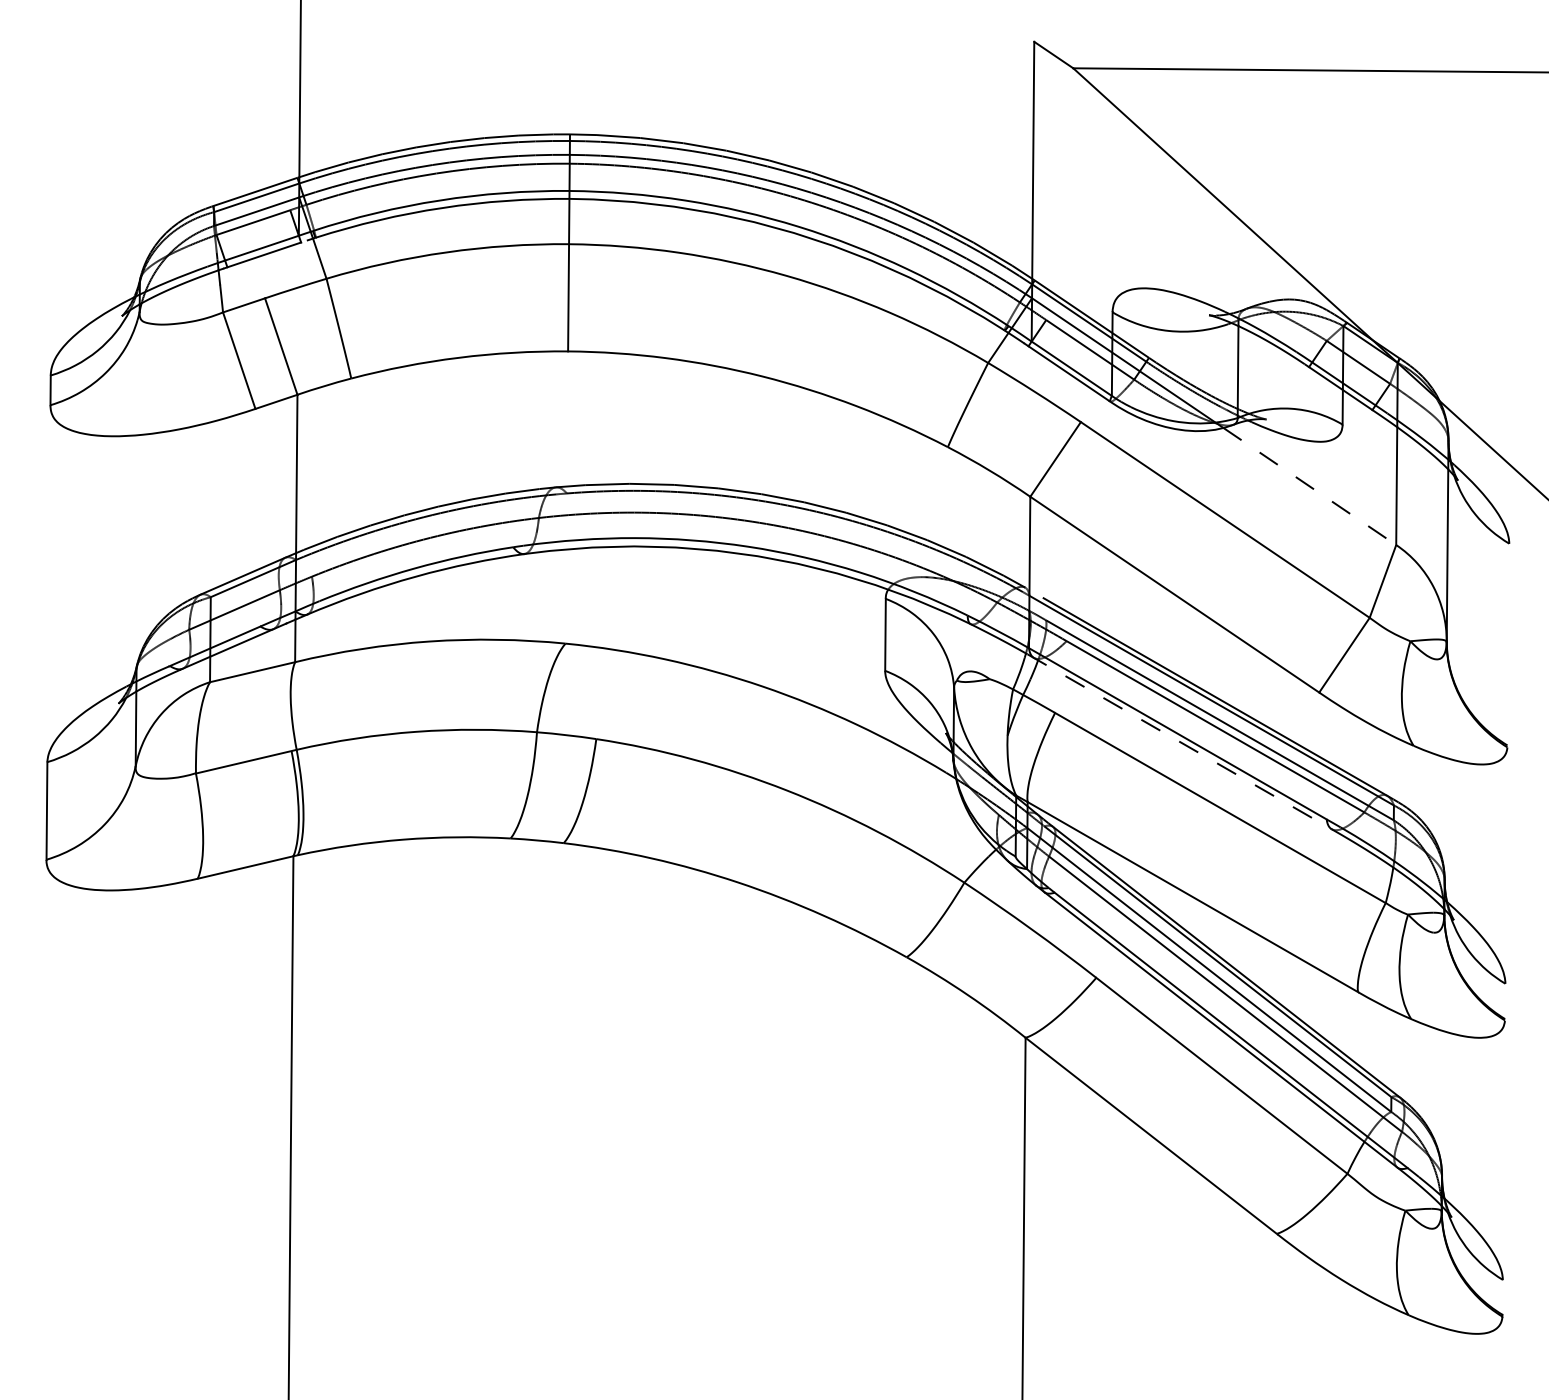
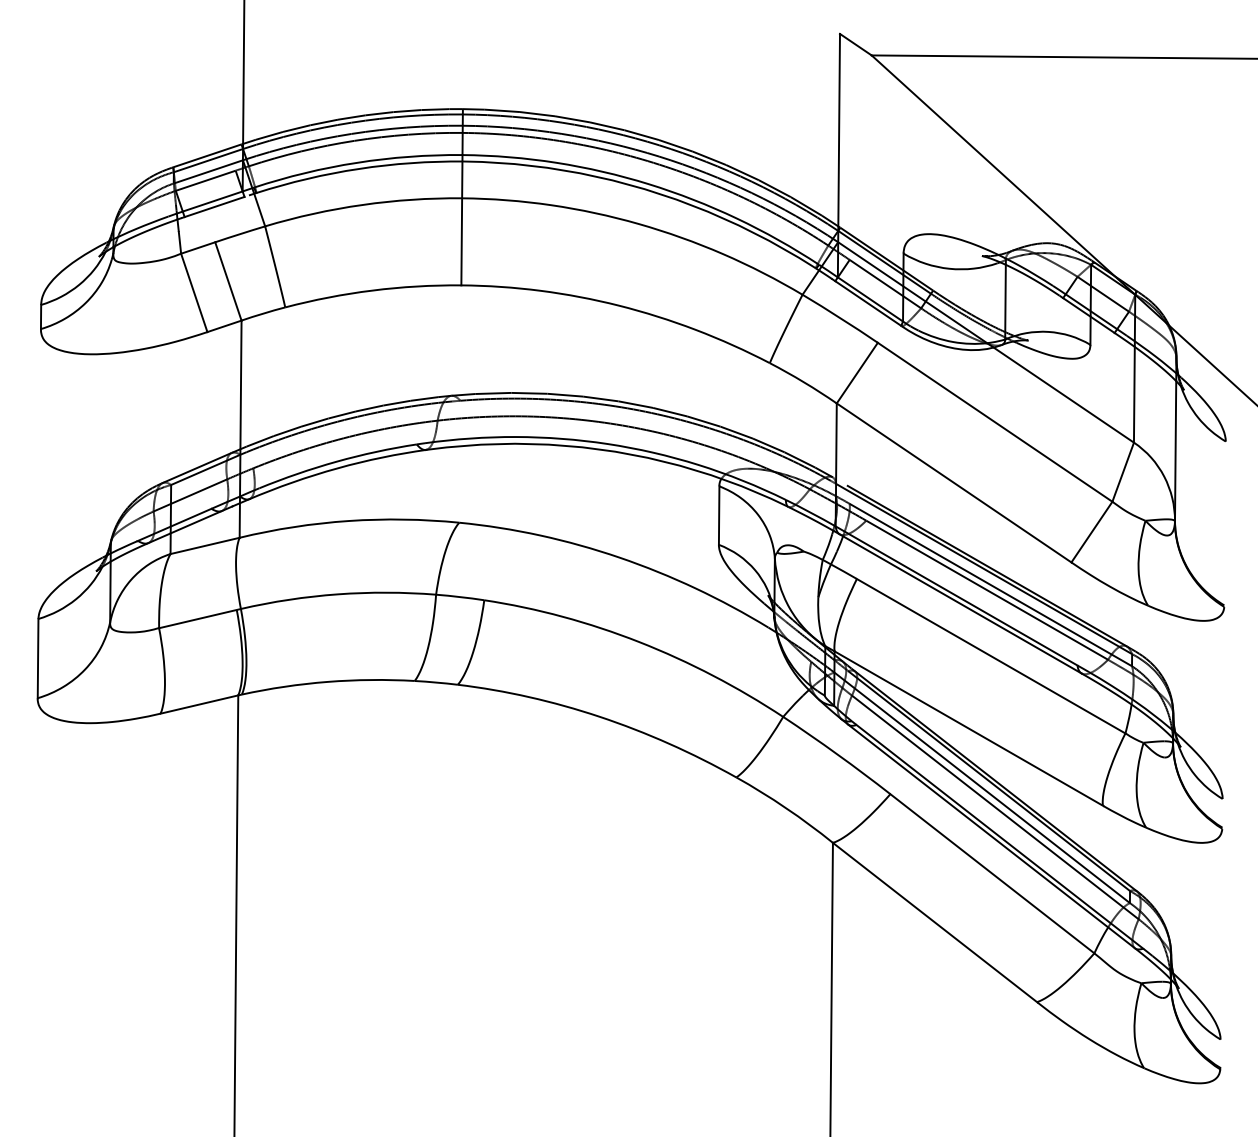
line: (1310, 486) -> (1064, 395), dashed -> solid
line: (1180, 742) -> (958, 603), dashed -> solid

